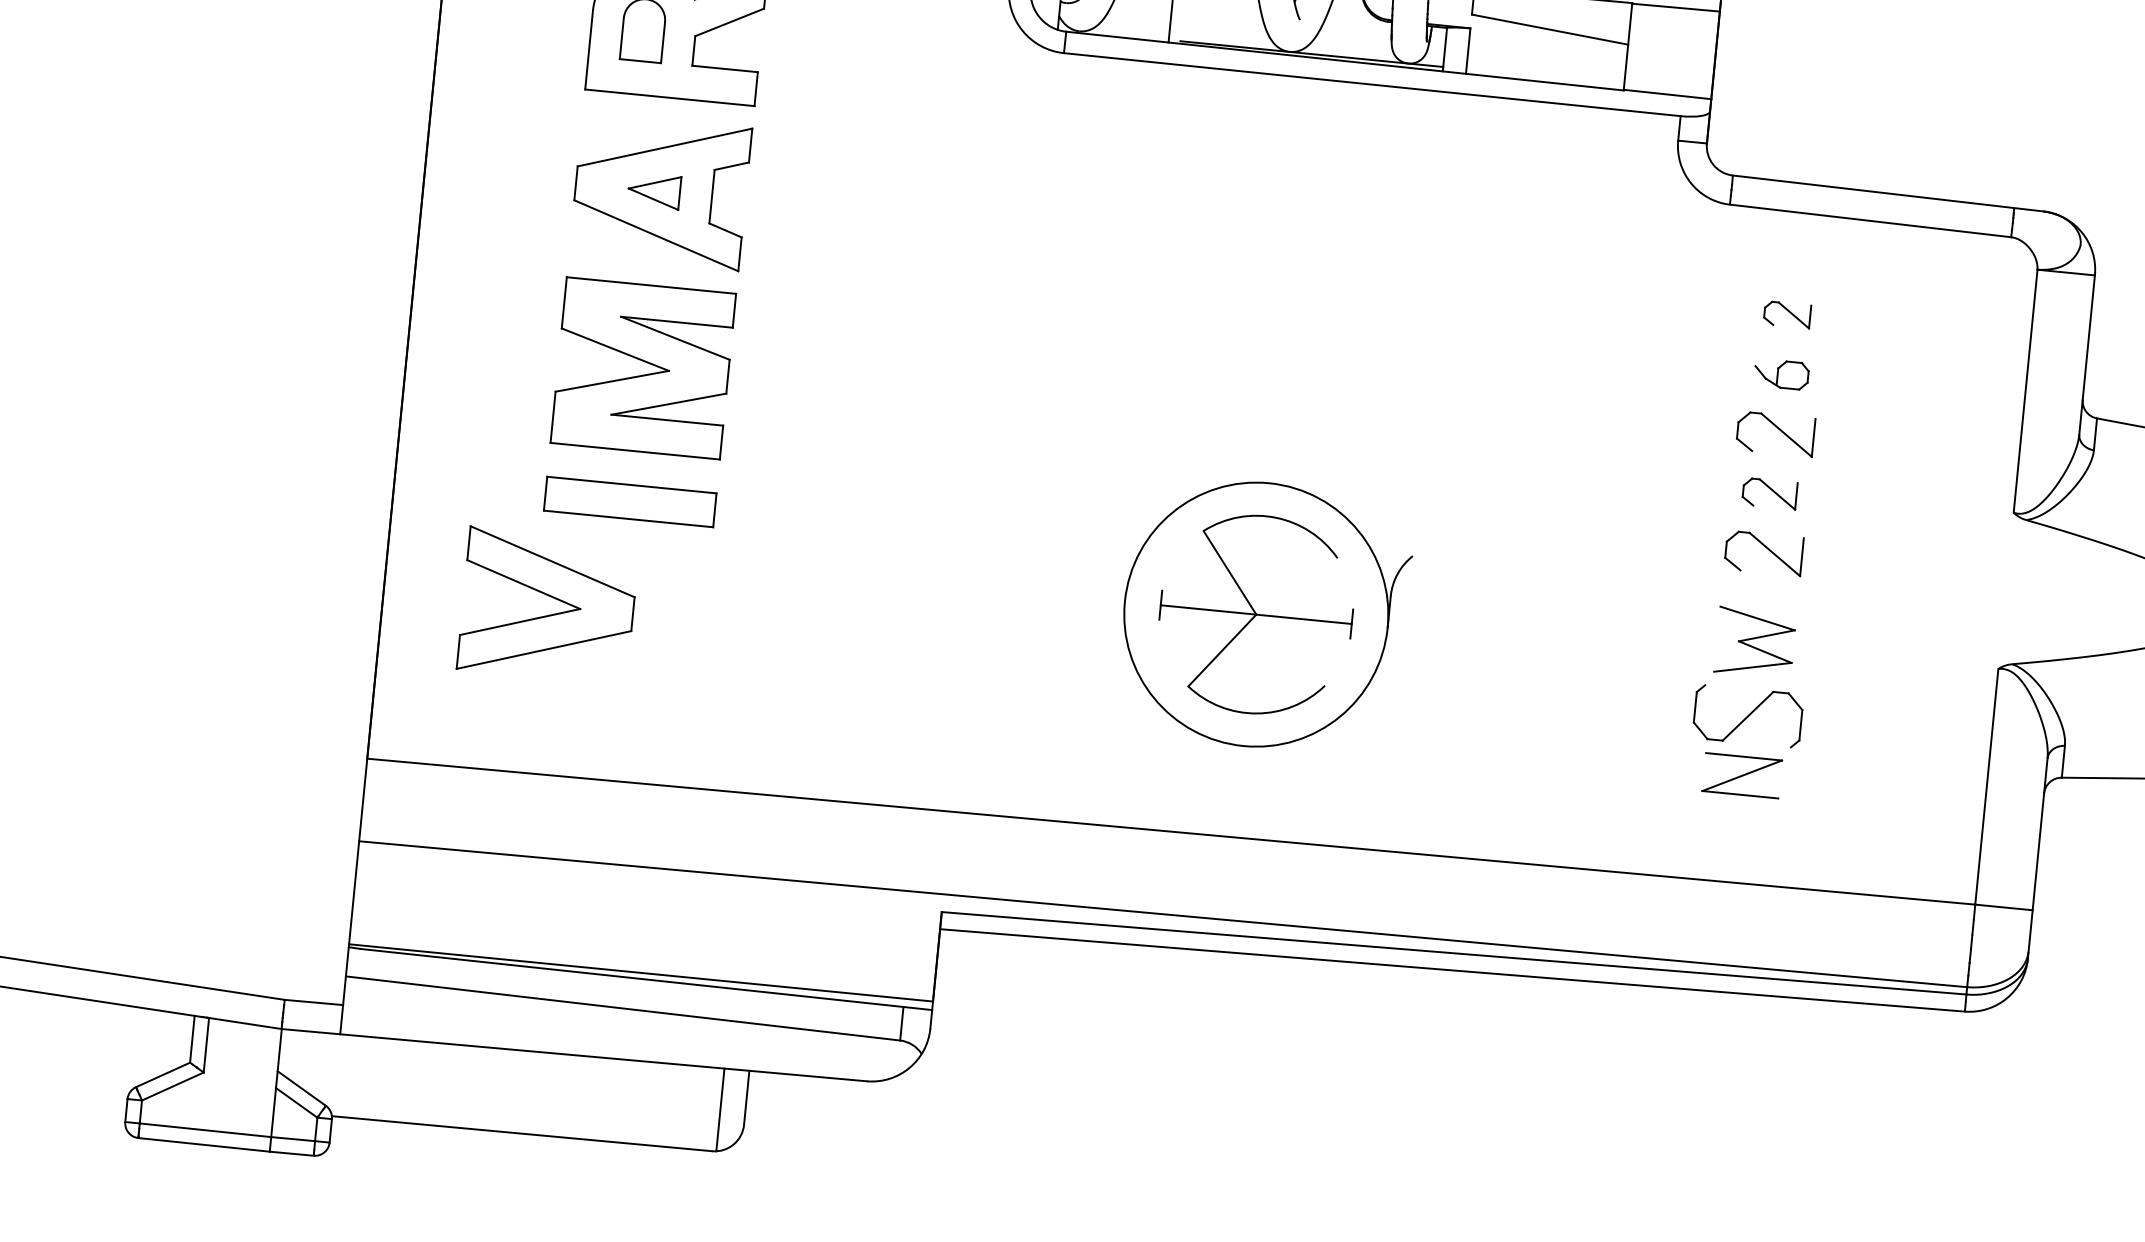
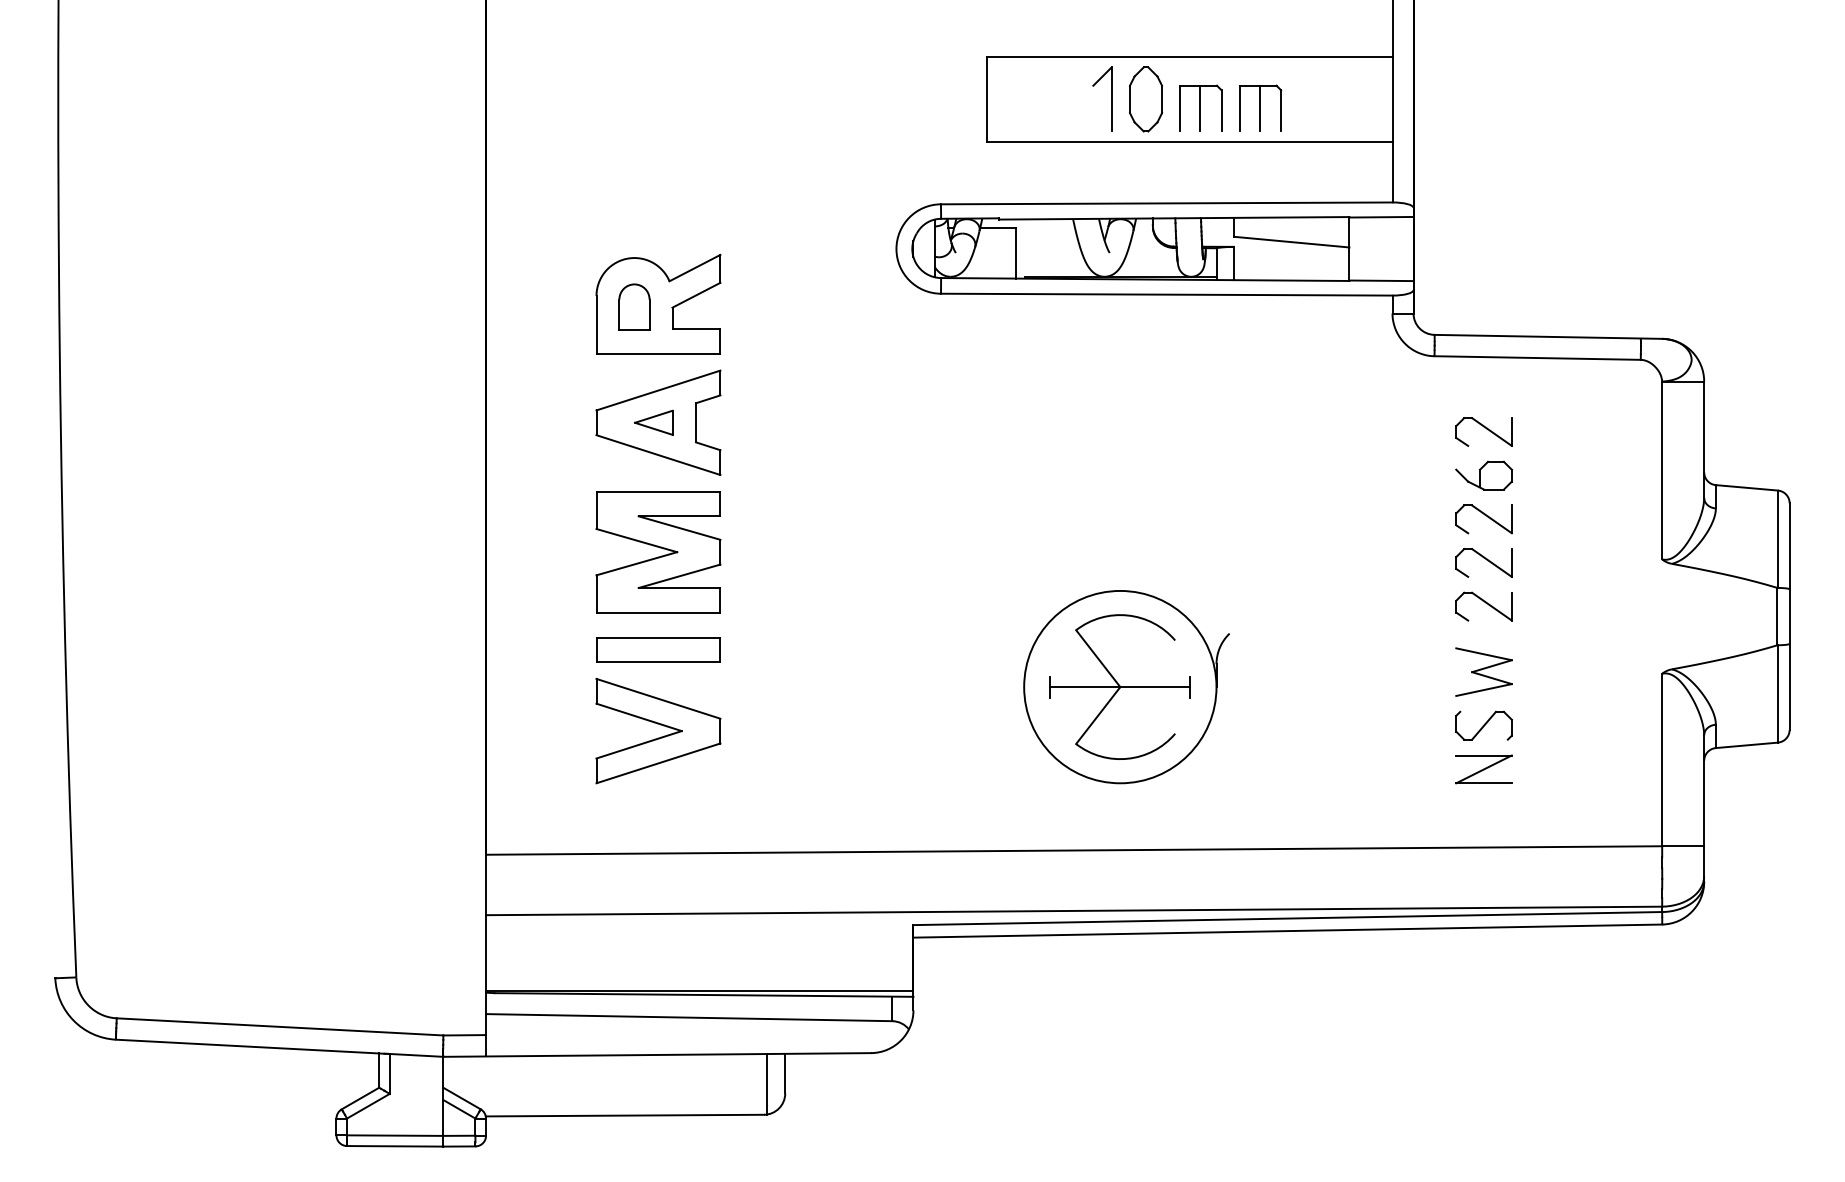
part: (1786, 314) -> (1483, 431), size x1.67
part: (1780, 374) -> (1483, 475), size x1.43
part: (1769, 493) -> (1483, 562), size x1.43
part: (548, 606) -> (658, 731), moved
part: (1747, 715) -> (1483, 725), size x0.71

